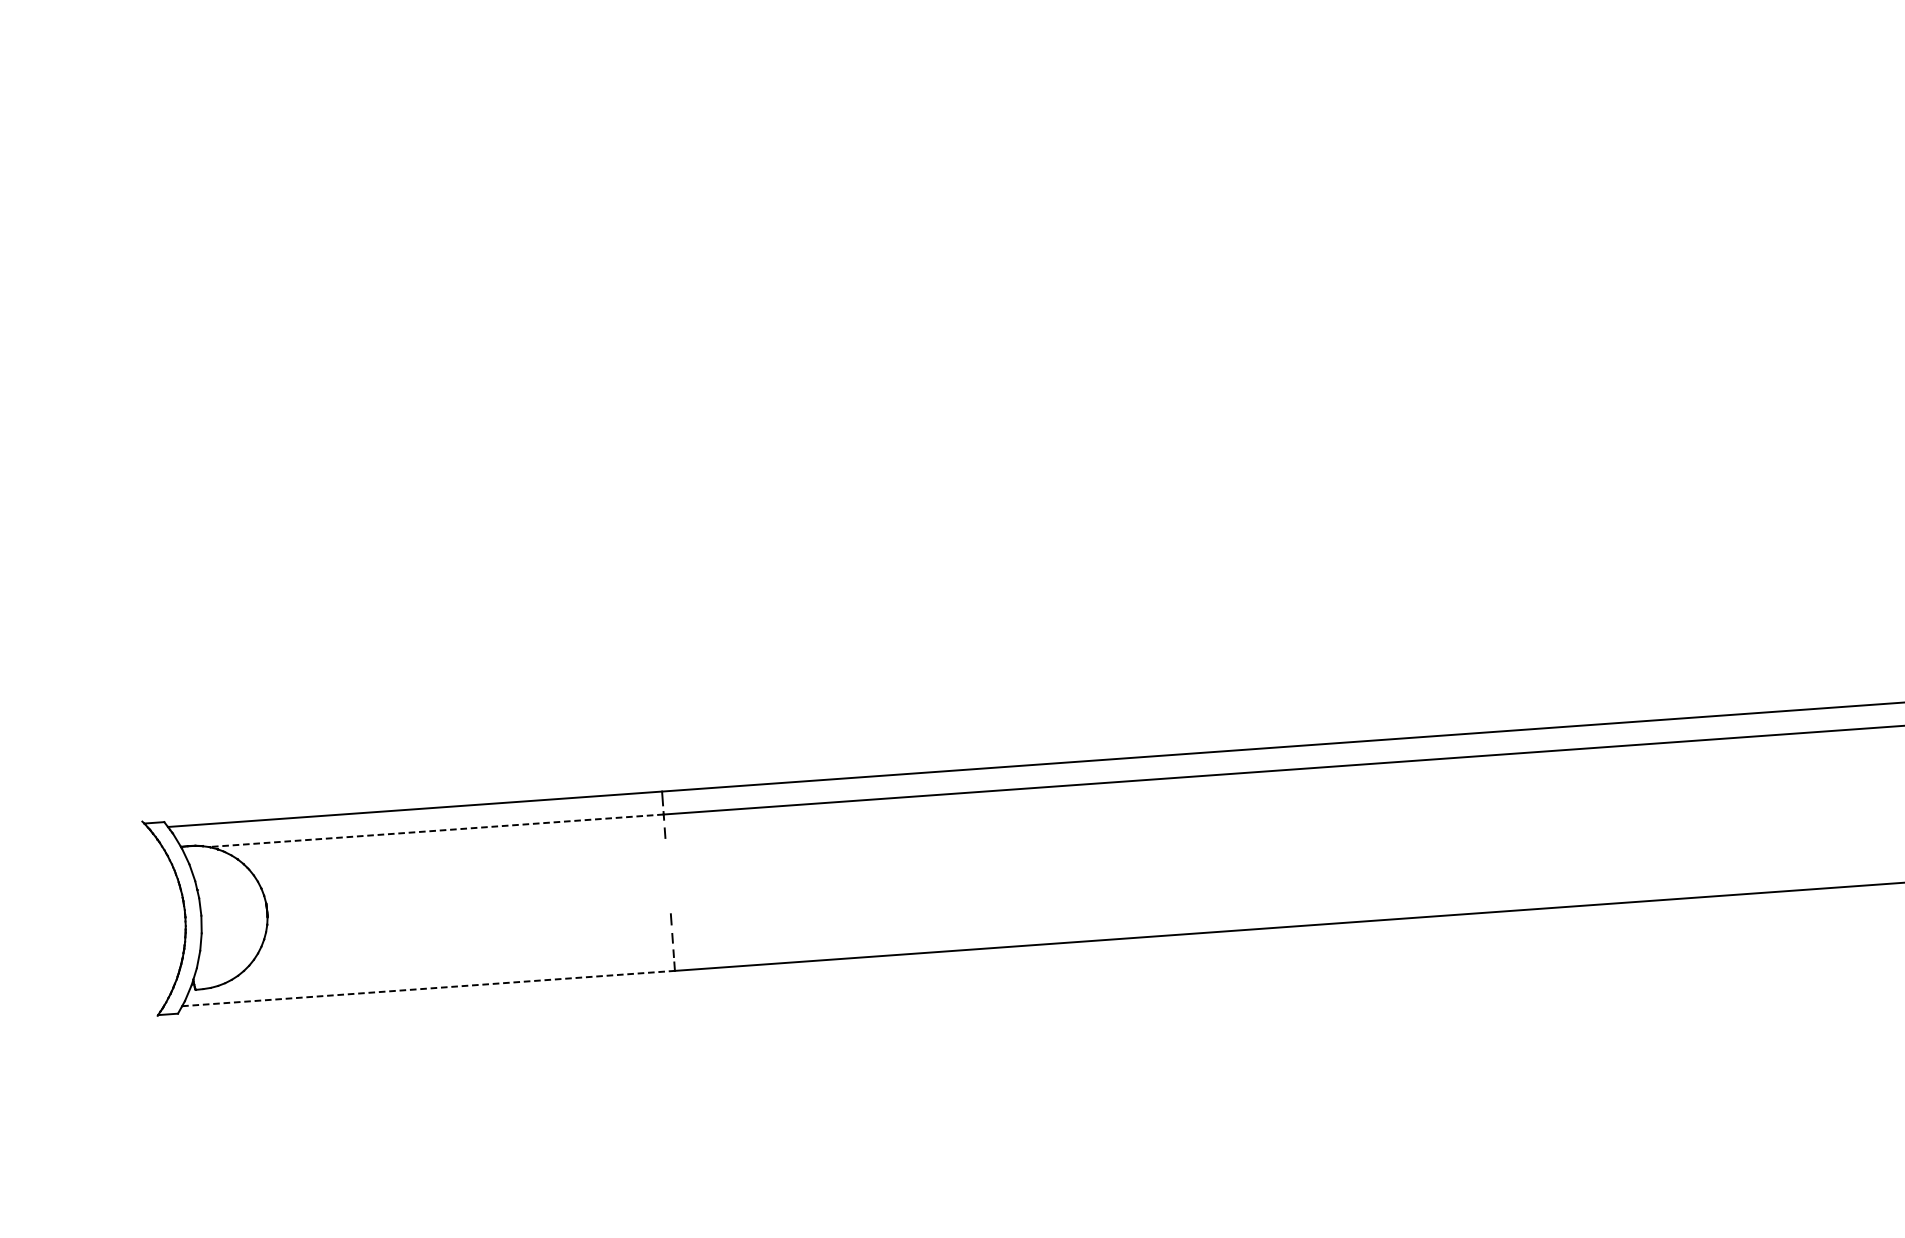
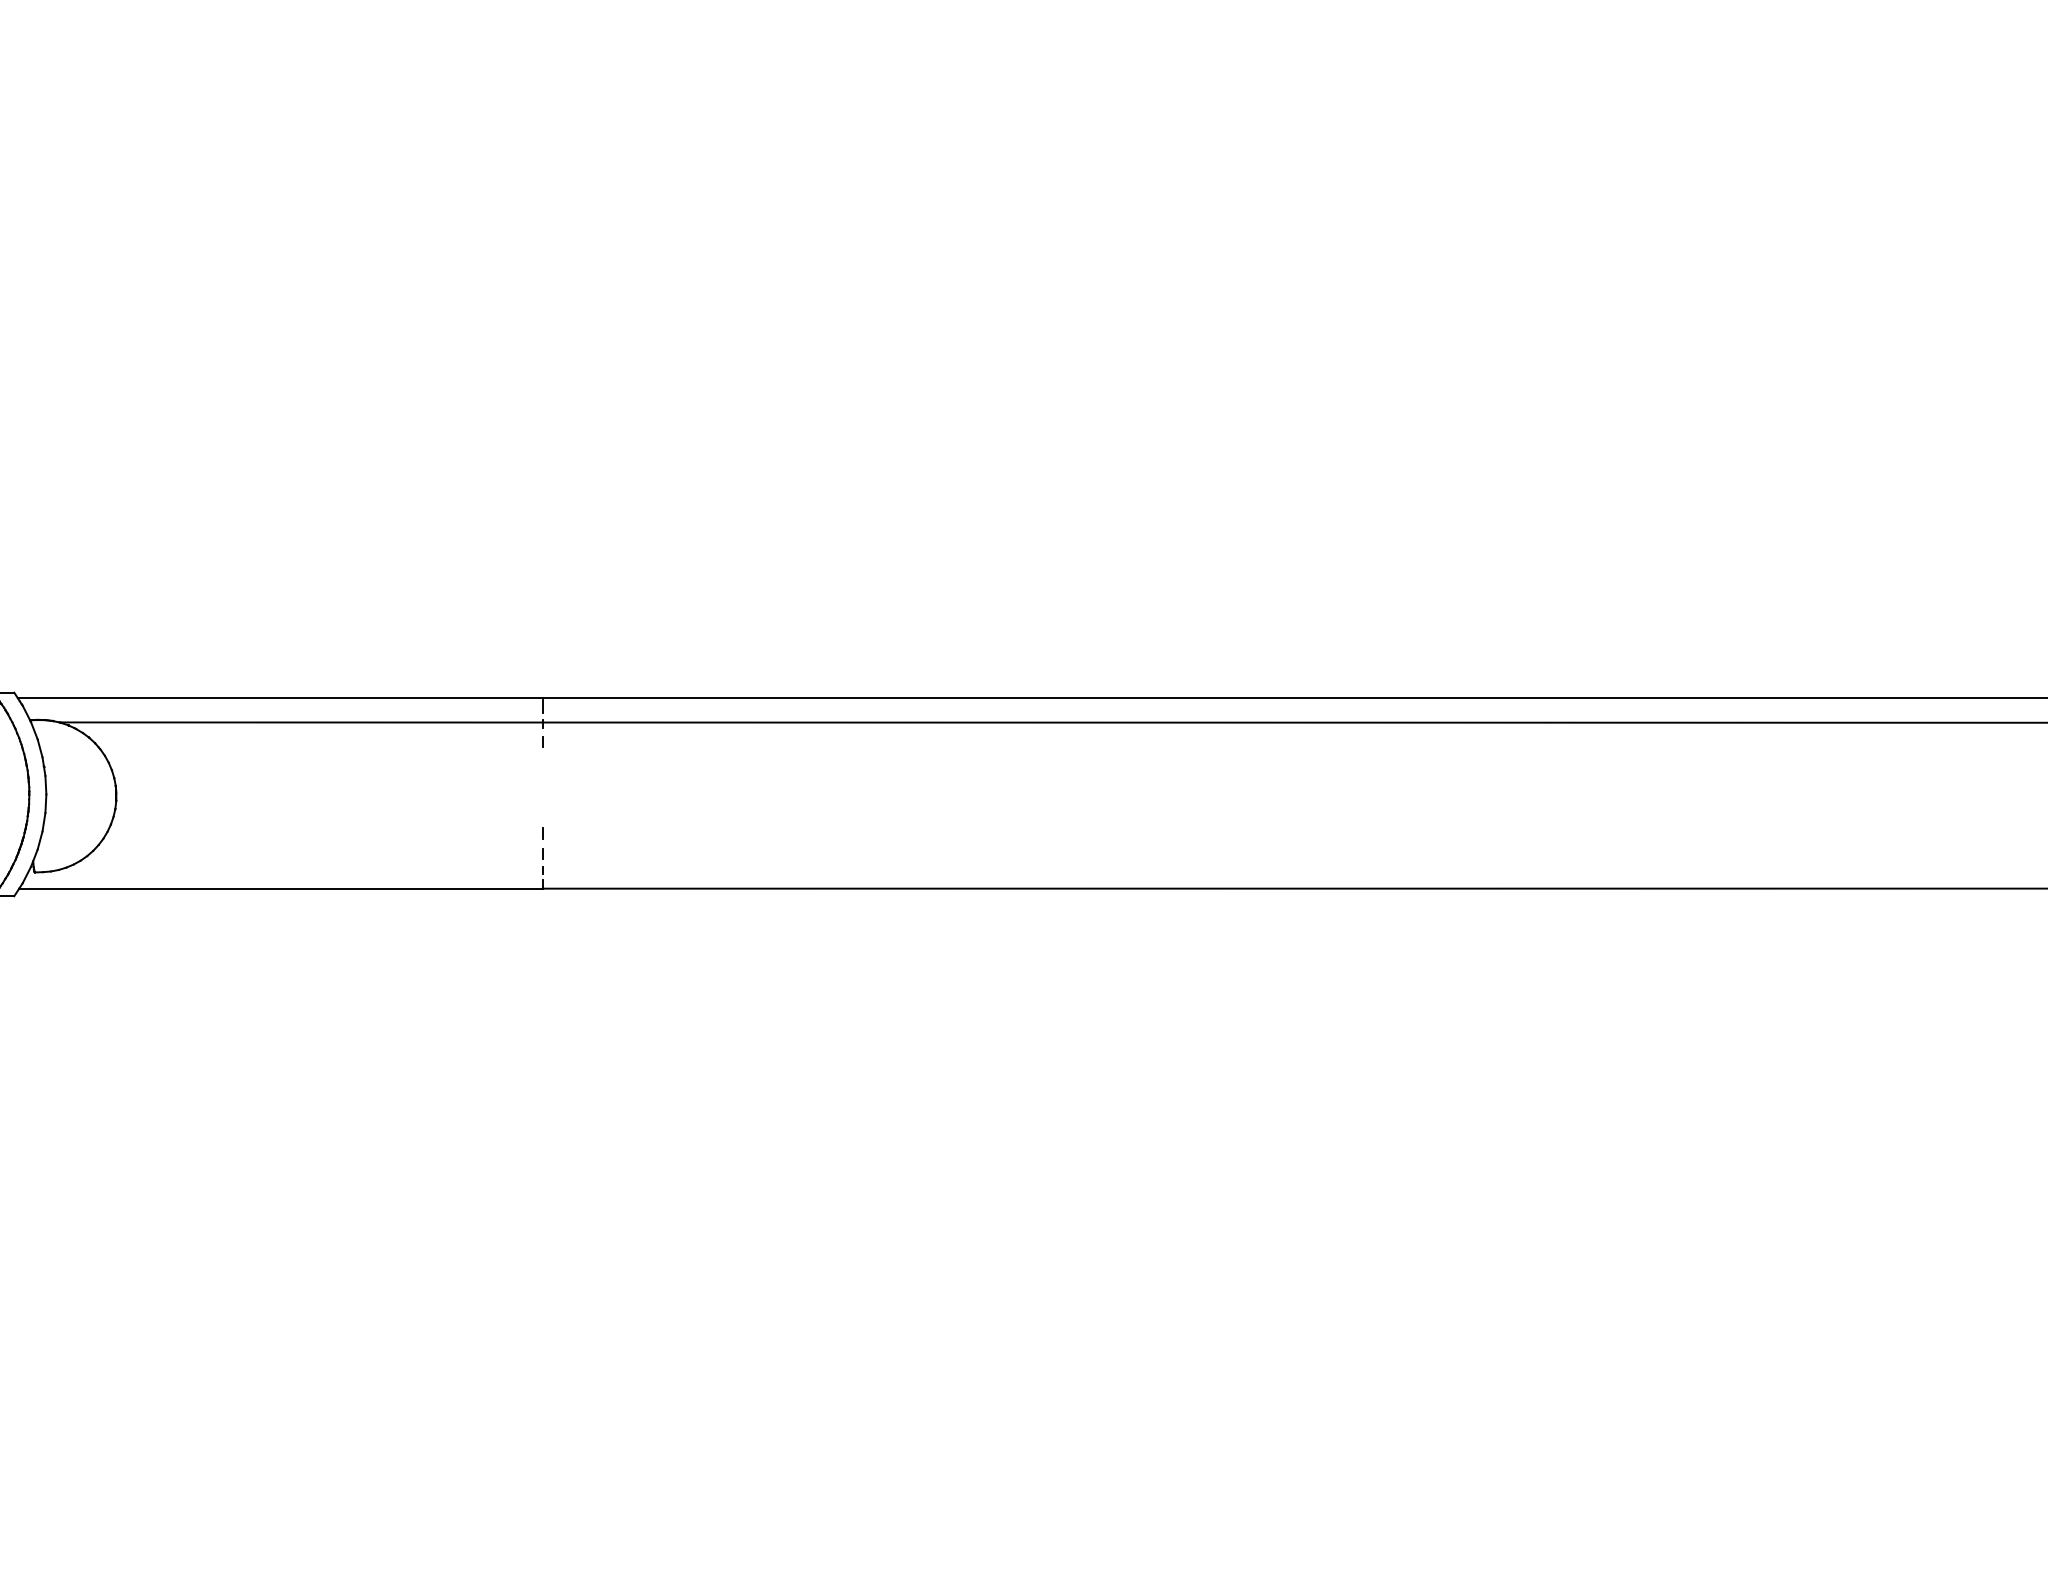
line: (436, 830) -> (301, 722), dashed -> solid
line: (428, 988) -> (281, 888), dashed -> solid

